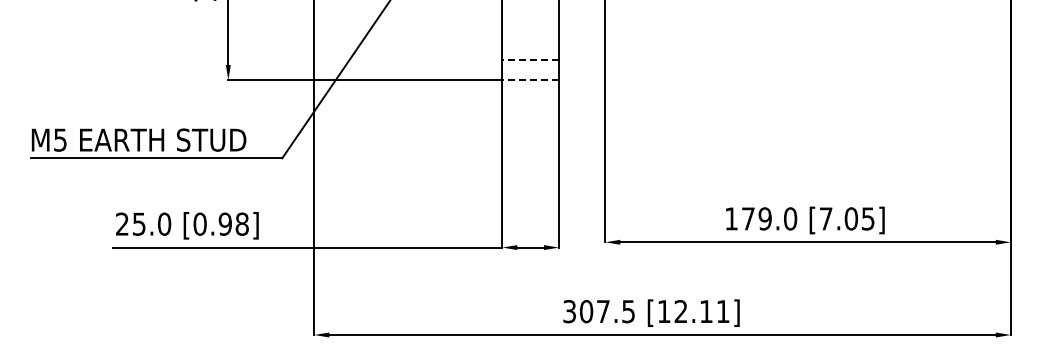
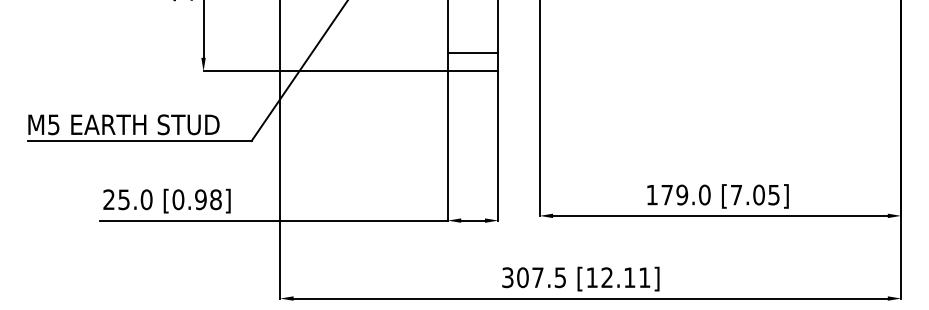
line: (530, 59) -> (472, 52), dashed -> solid
line: (530, 80) -> (472, 71), dashed -> solid

